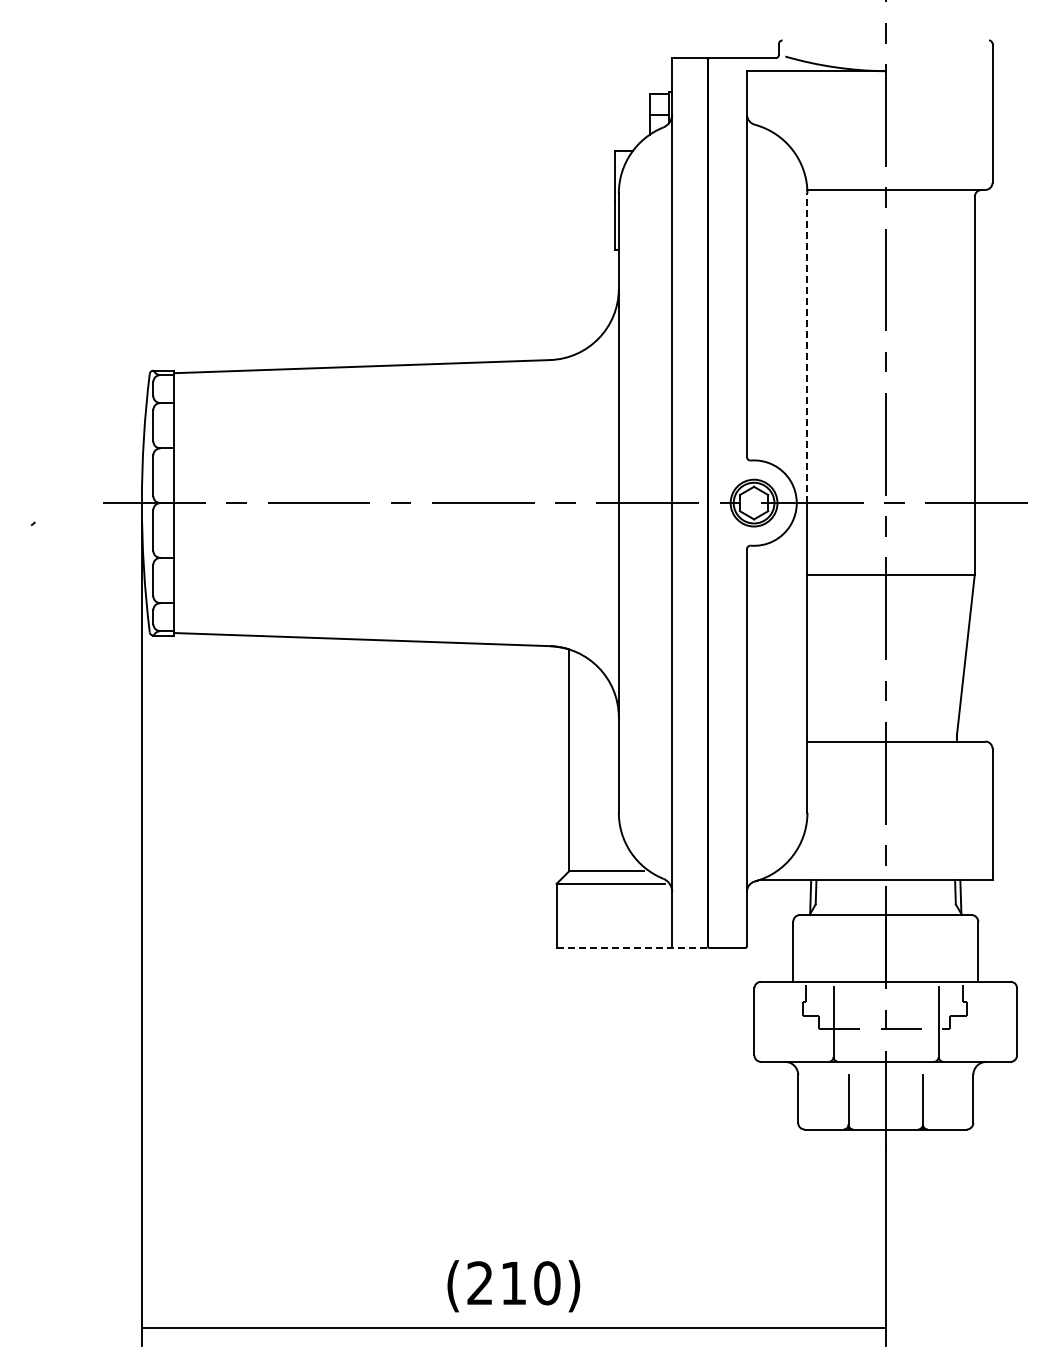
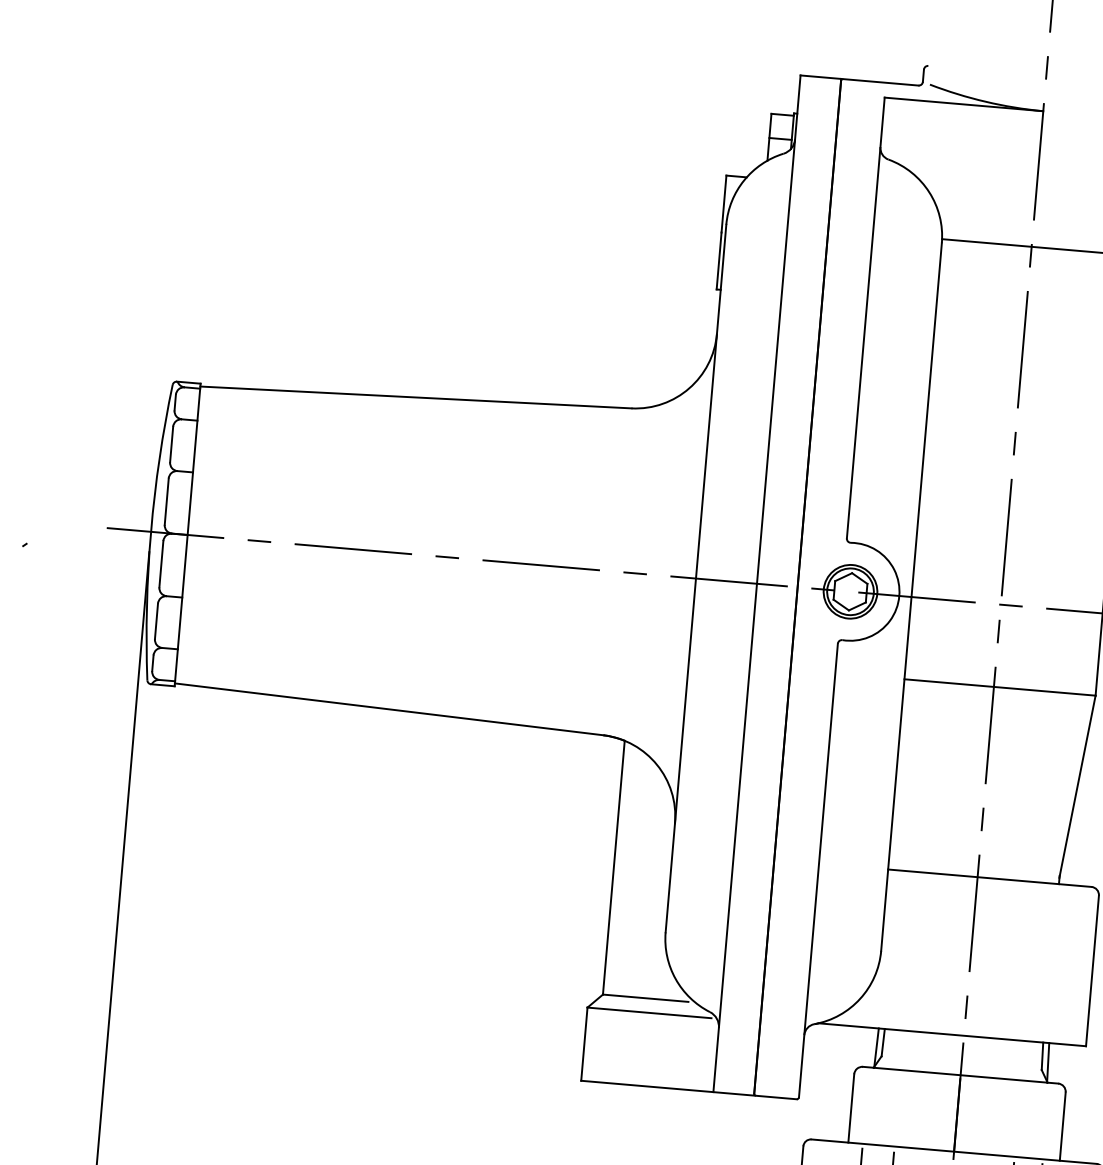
line: (807, 348) -> (926, 420), dashed -> solid
line: (632, 948) -> (667, 1088), dashed -> solid

